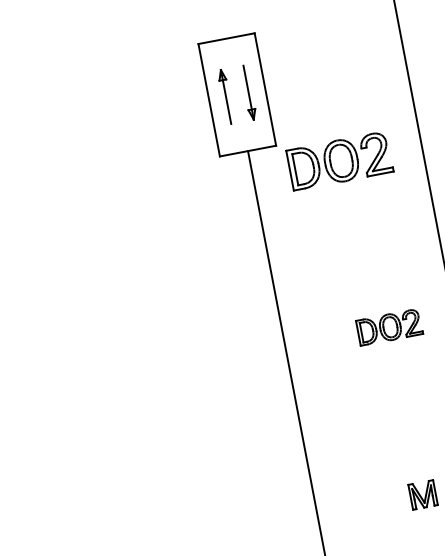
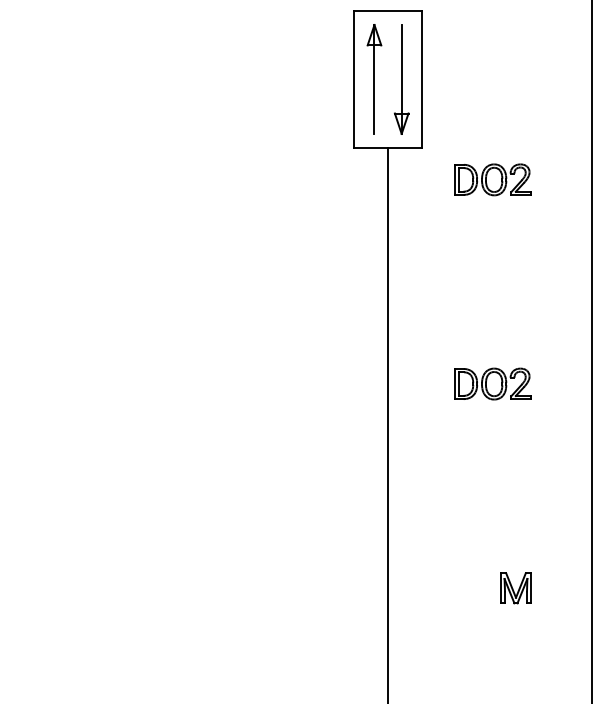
part: (248, 92) -> (401, 79), size x1.67
part: (226, 97) -> (374, 79), size x1.67
part: (339, 161) -> (492, 179), size x0.62
part: (388, 327) -> (492, 383), moved

